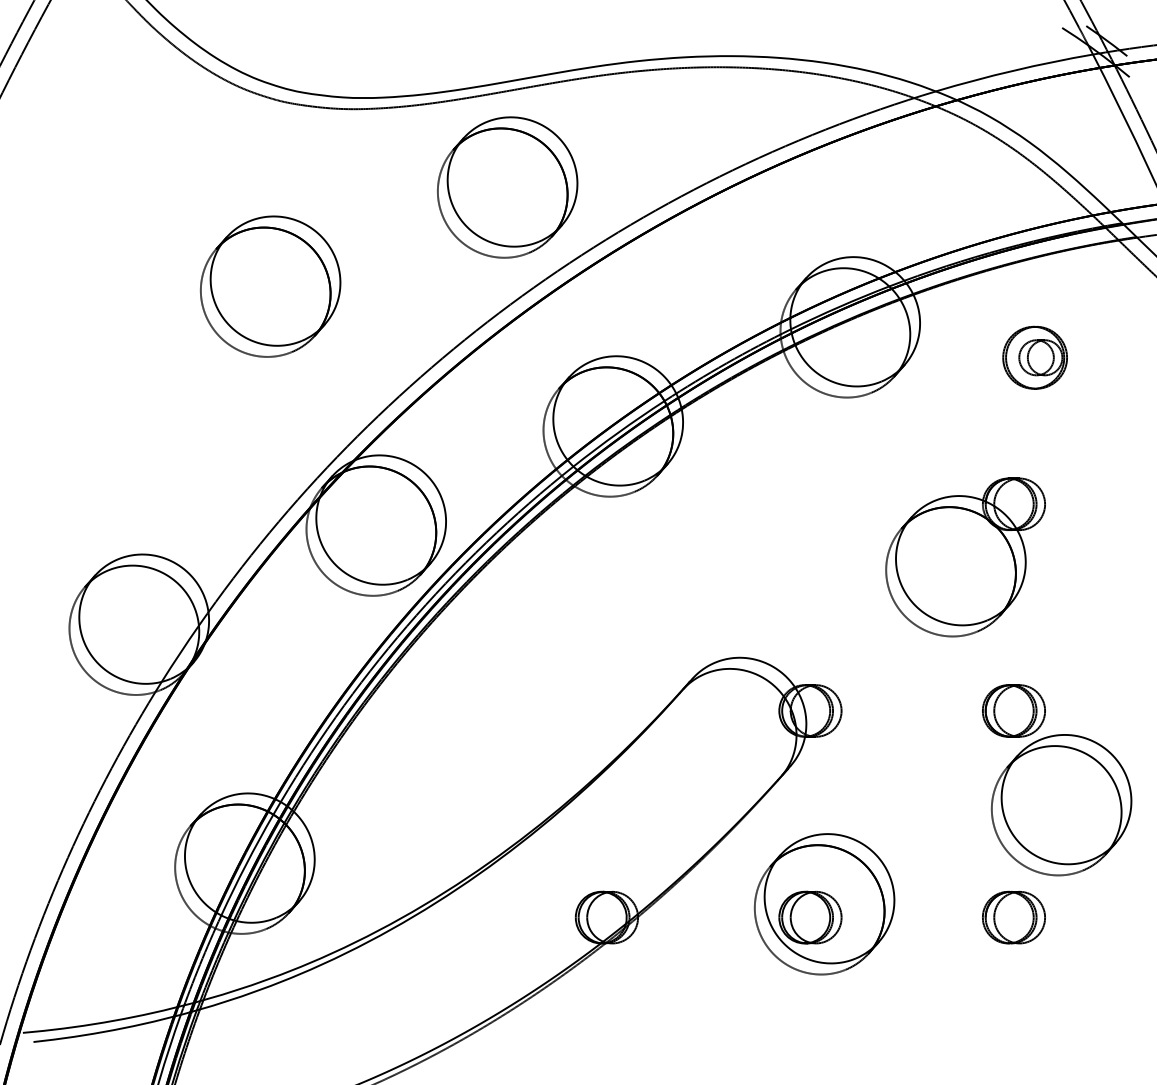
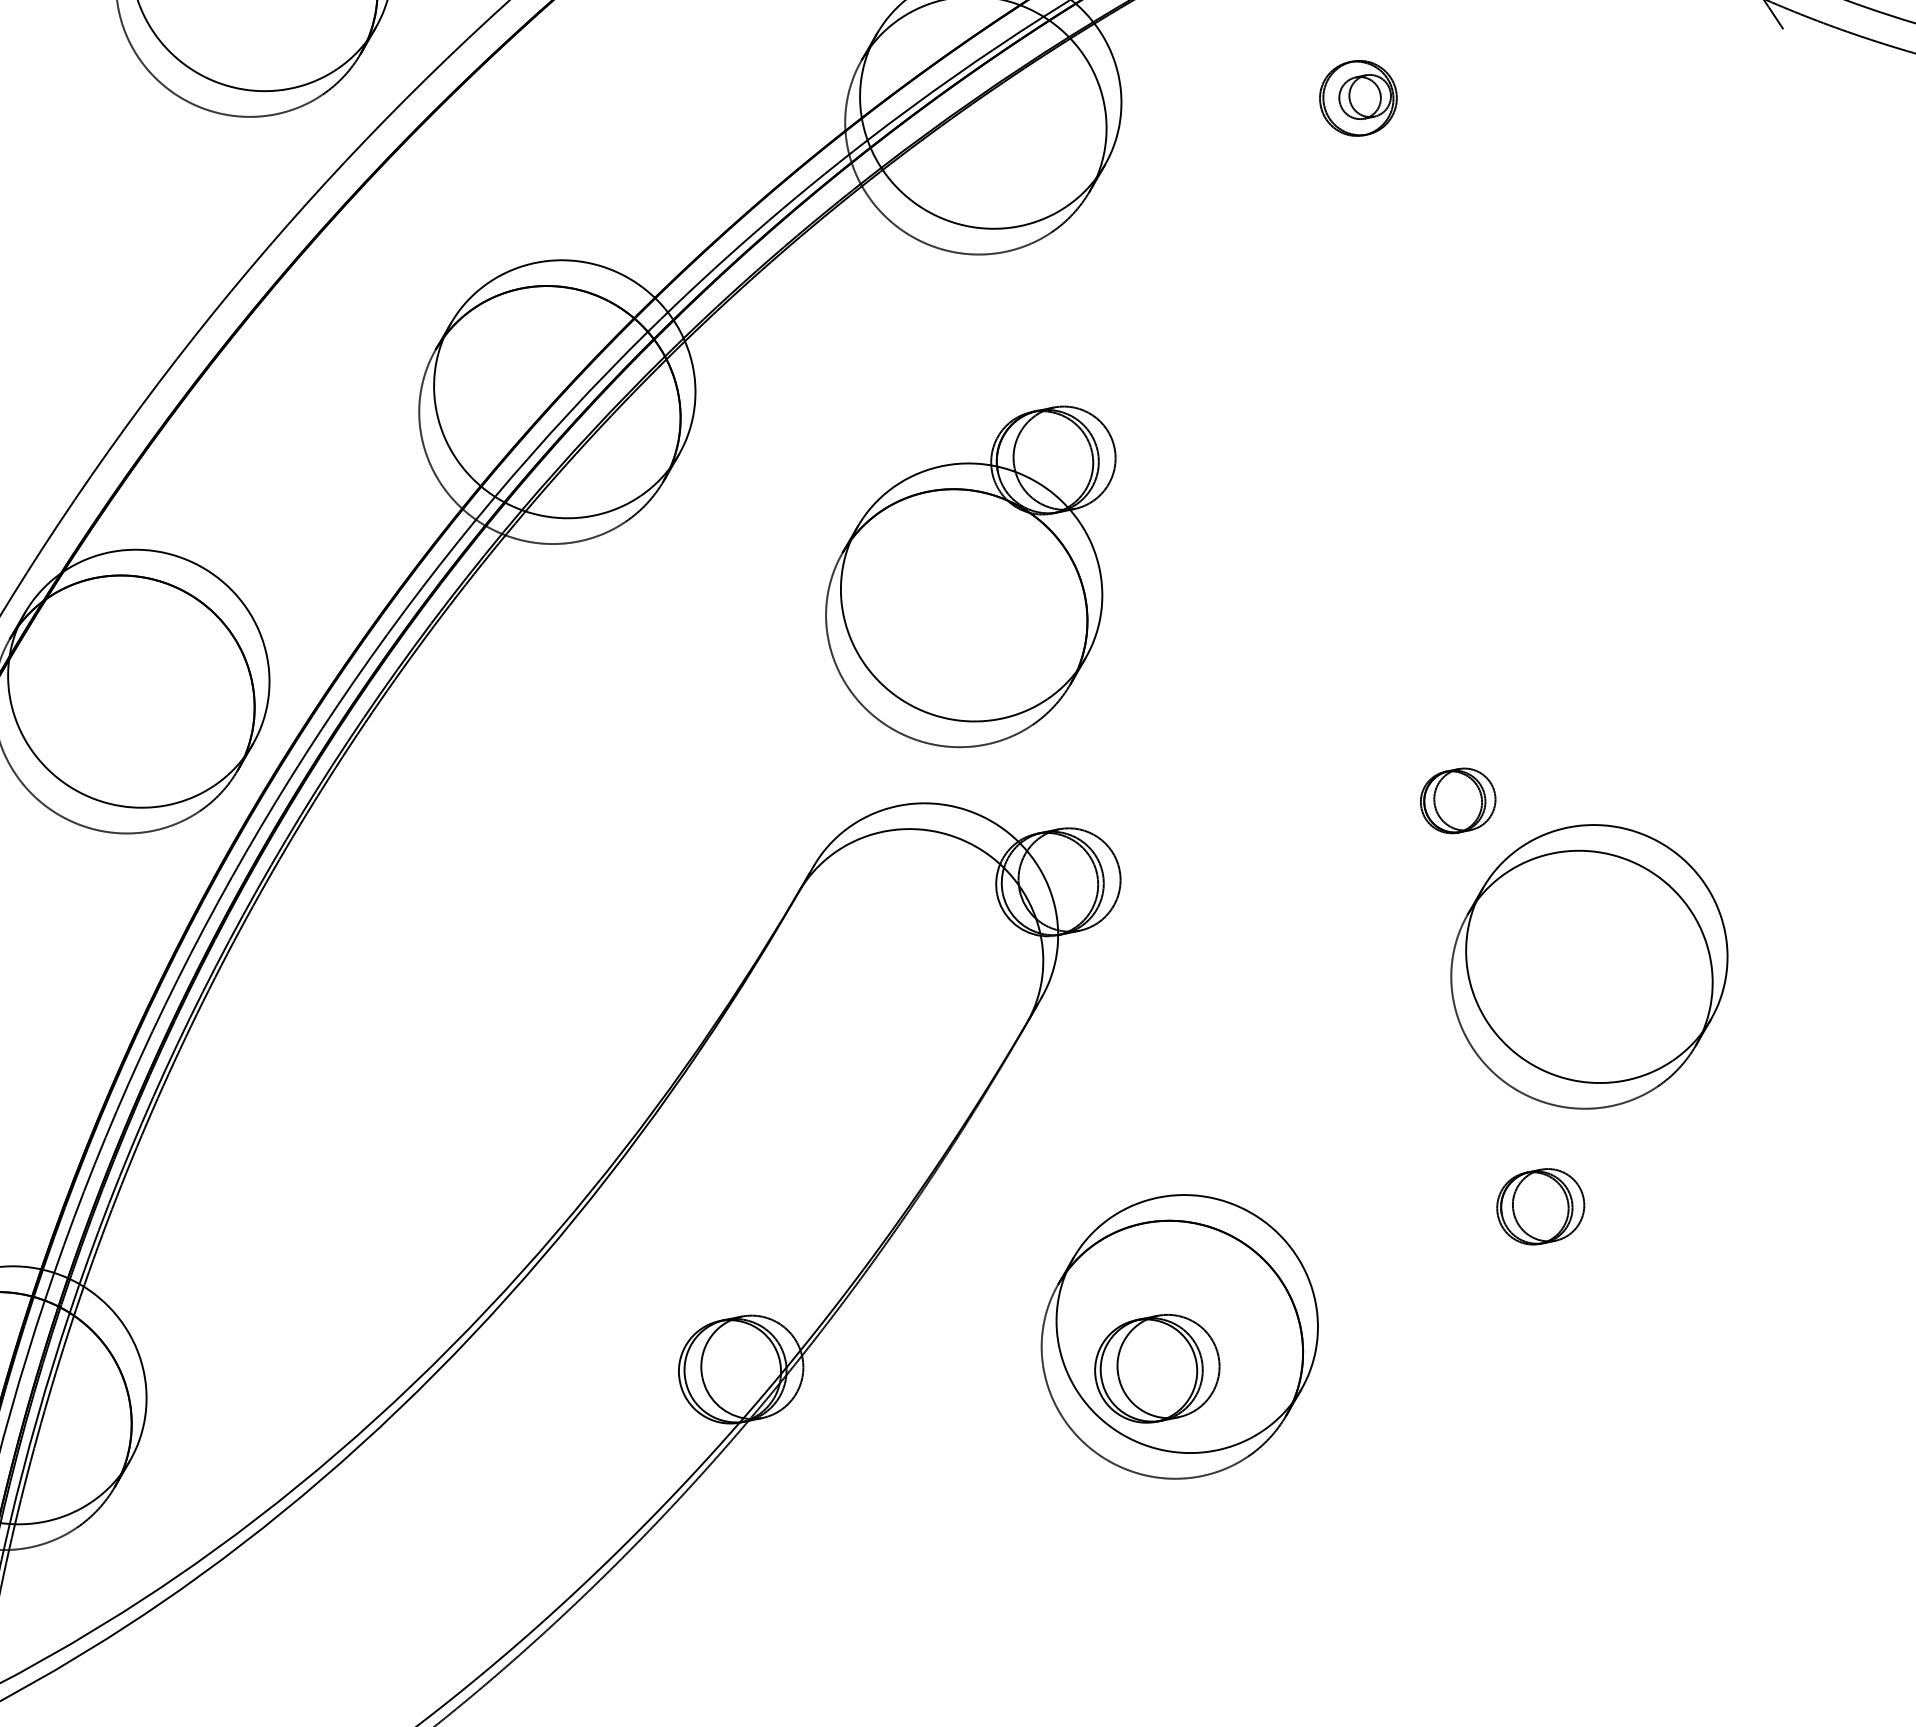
part: (1034, 357) -> (1357, 98), size x0.6
part: (965, 557) -> (979, 584), moved
part: (1013, 710) -> (1457, 800), size x0.6
part: (824, 904) -> (1179, 1337), moved
part: (1013, 917) -> (1539, 1206), size x0.7

